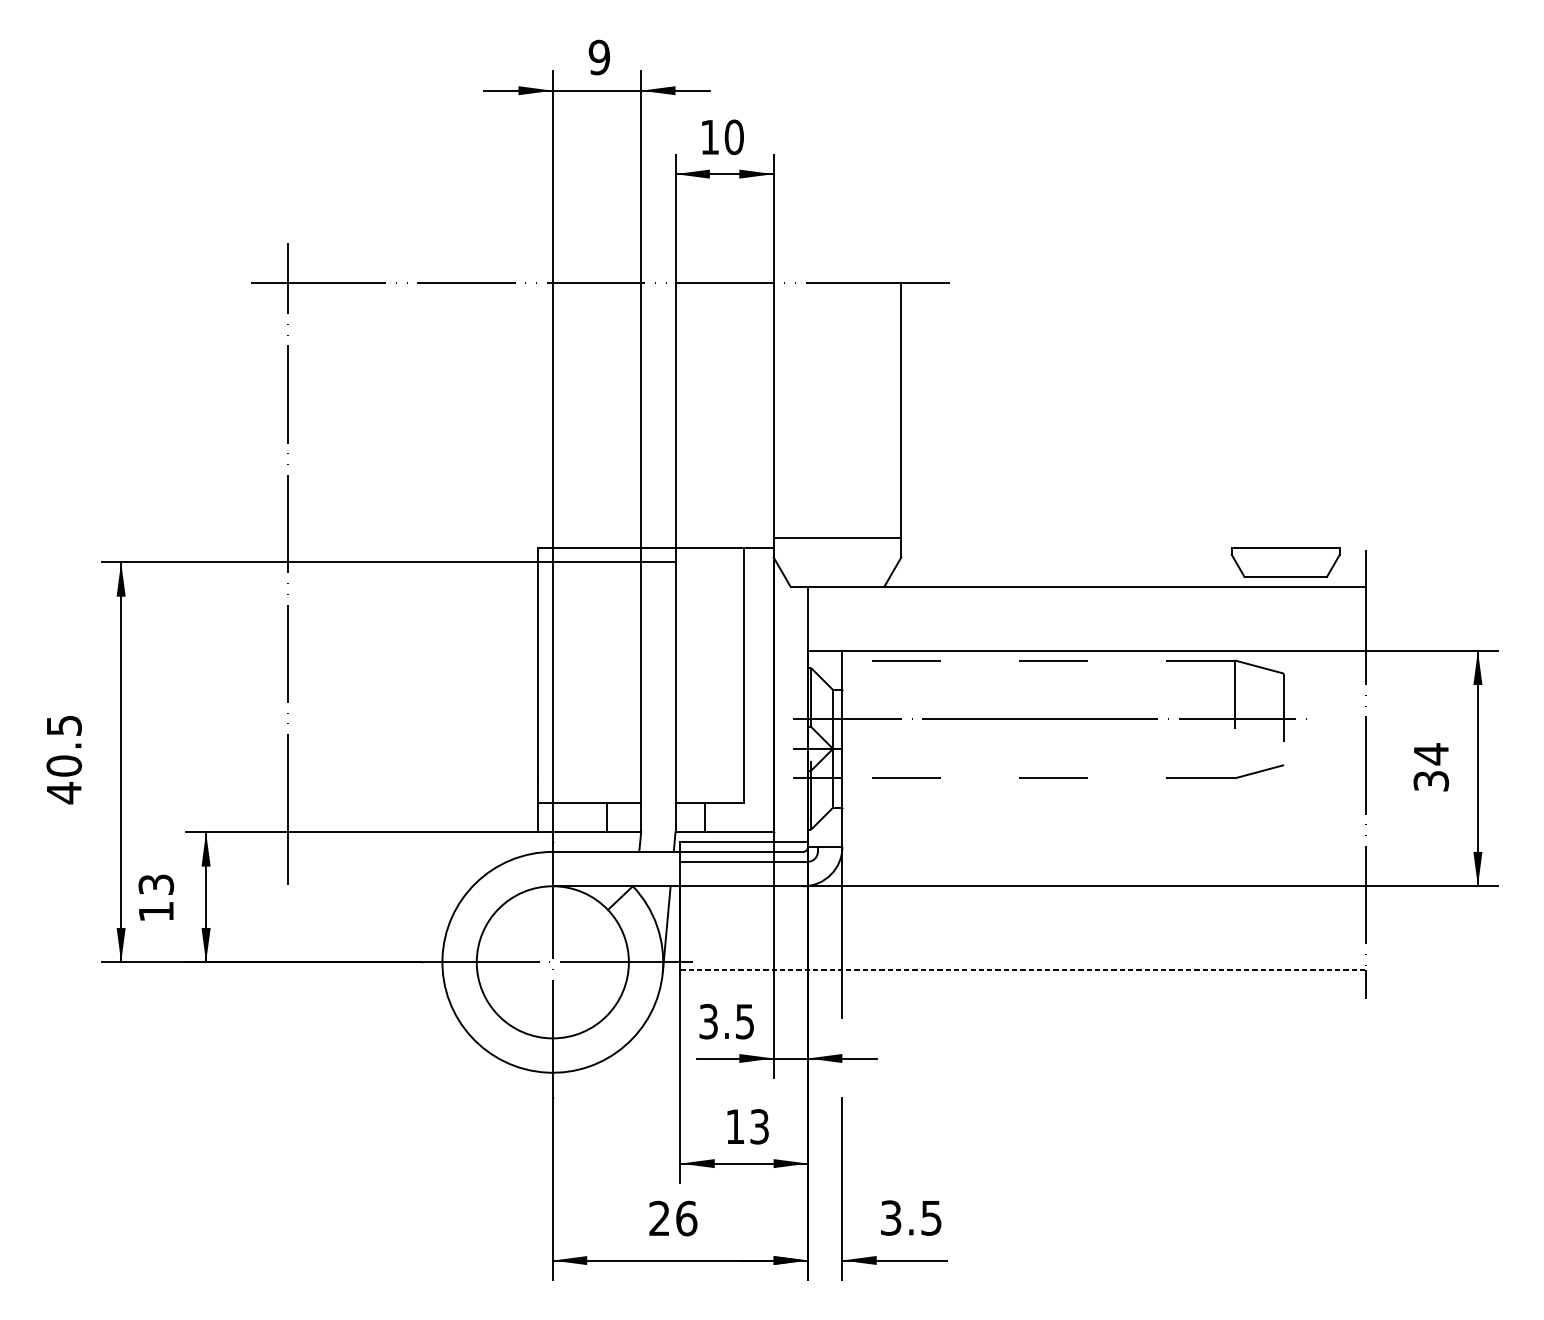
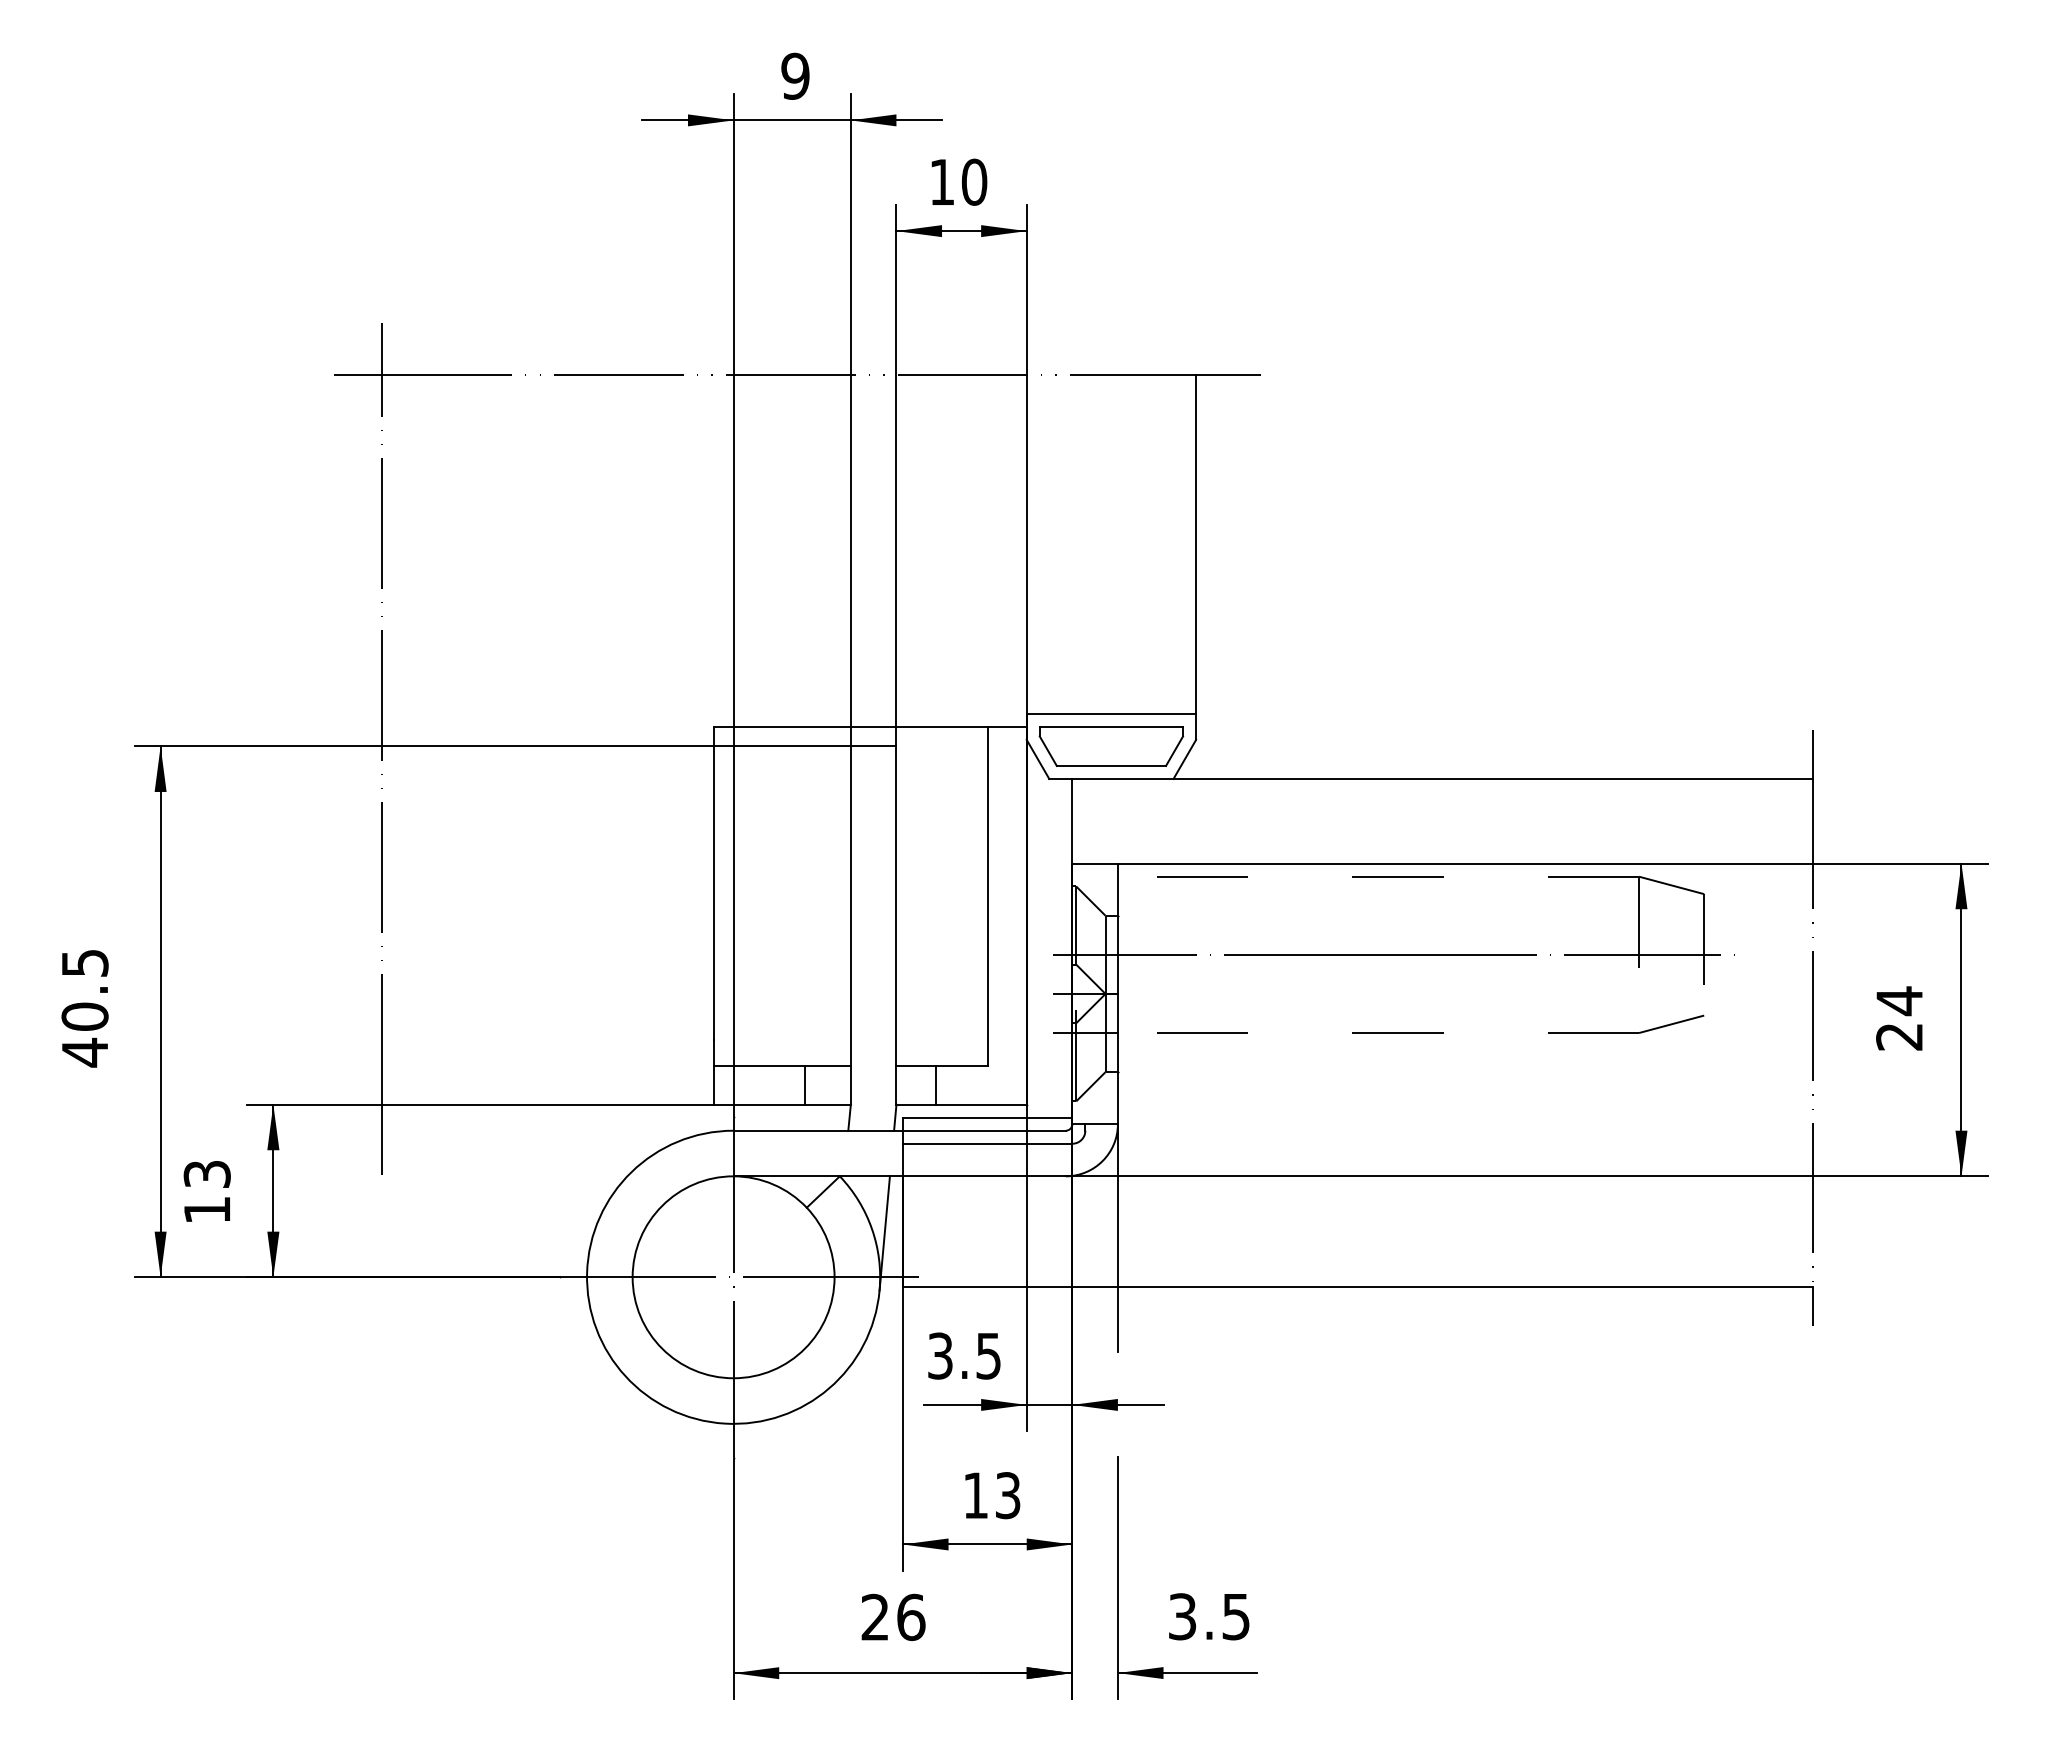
part: (1285, 562) -> (1111, 746), moved
text: (1431, 780) -> (1899, 1036), 34 -> 24
line: (1023, 970) -> (1358, 1287), dashed -> solid

